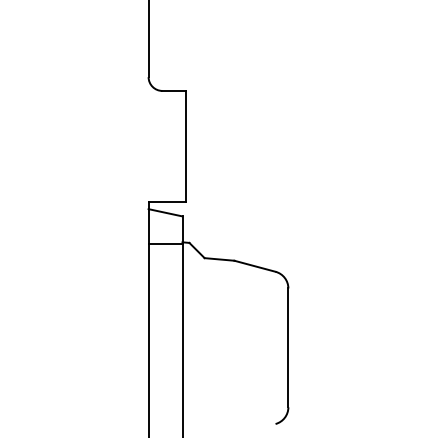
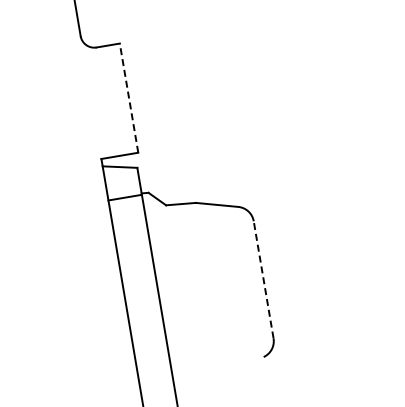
line: (185, 145) -> (128, 97), solid -> dashed
line: (288, 347) -> (263, 279), solid -> dashed

